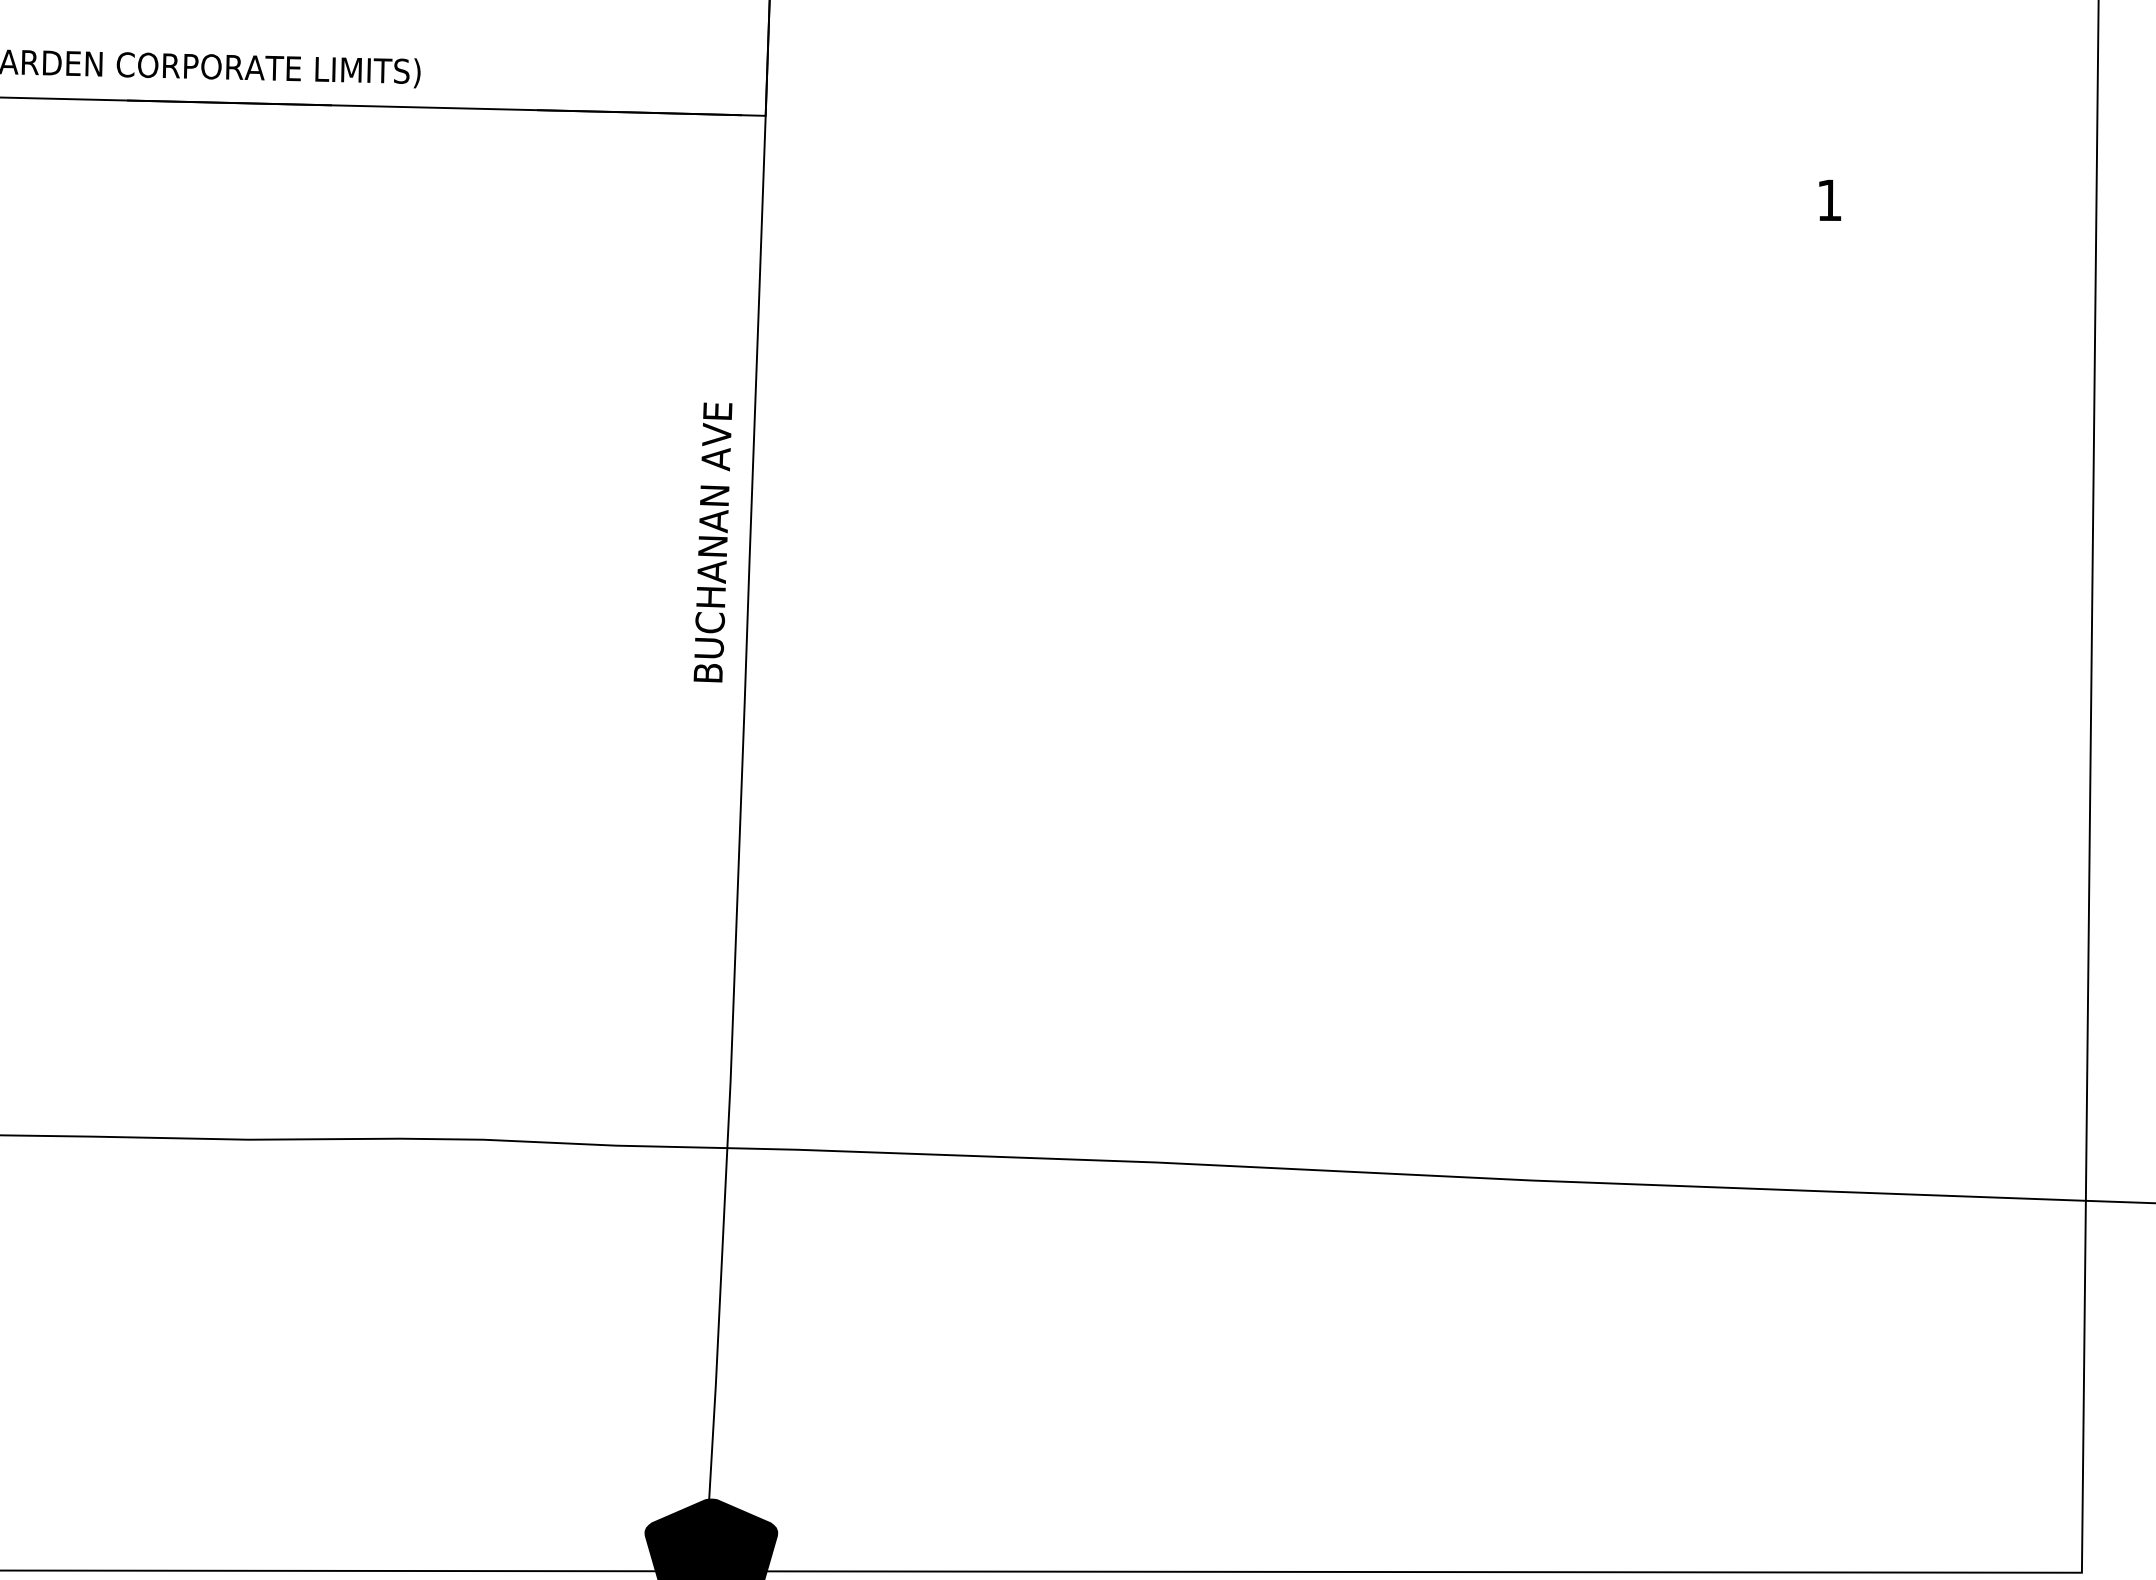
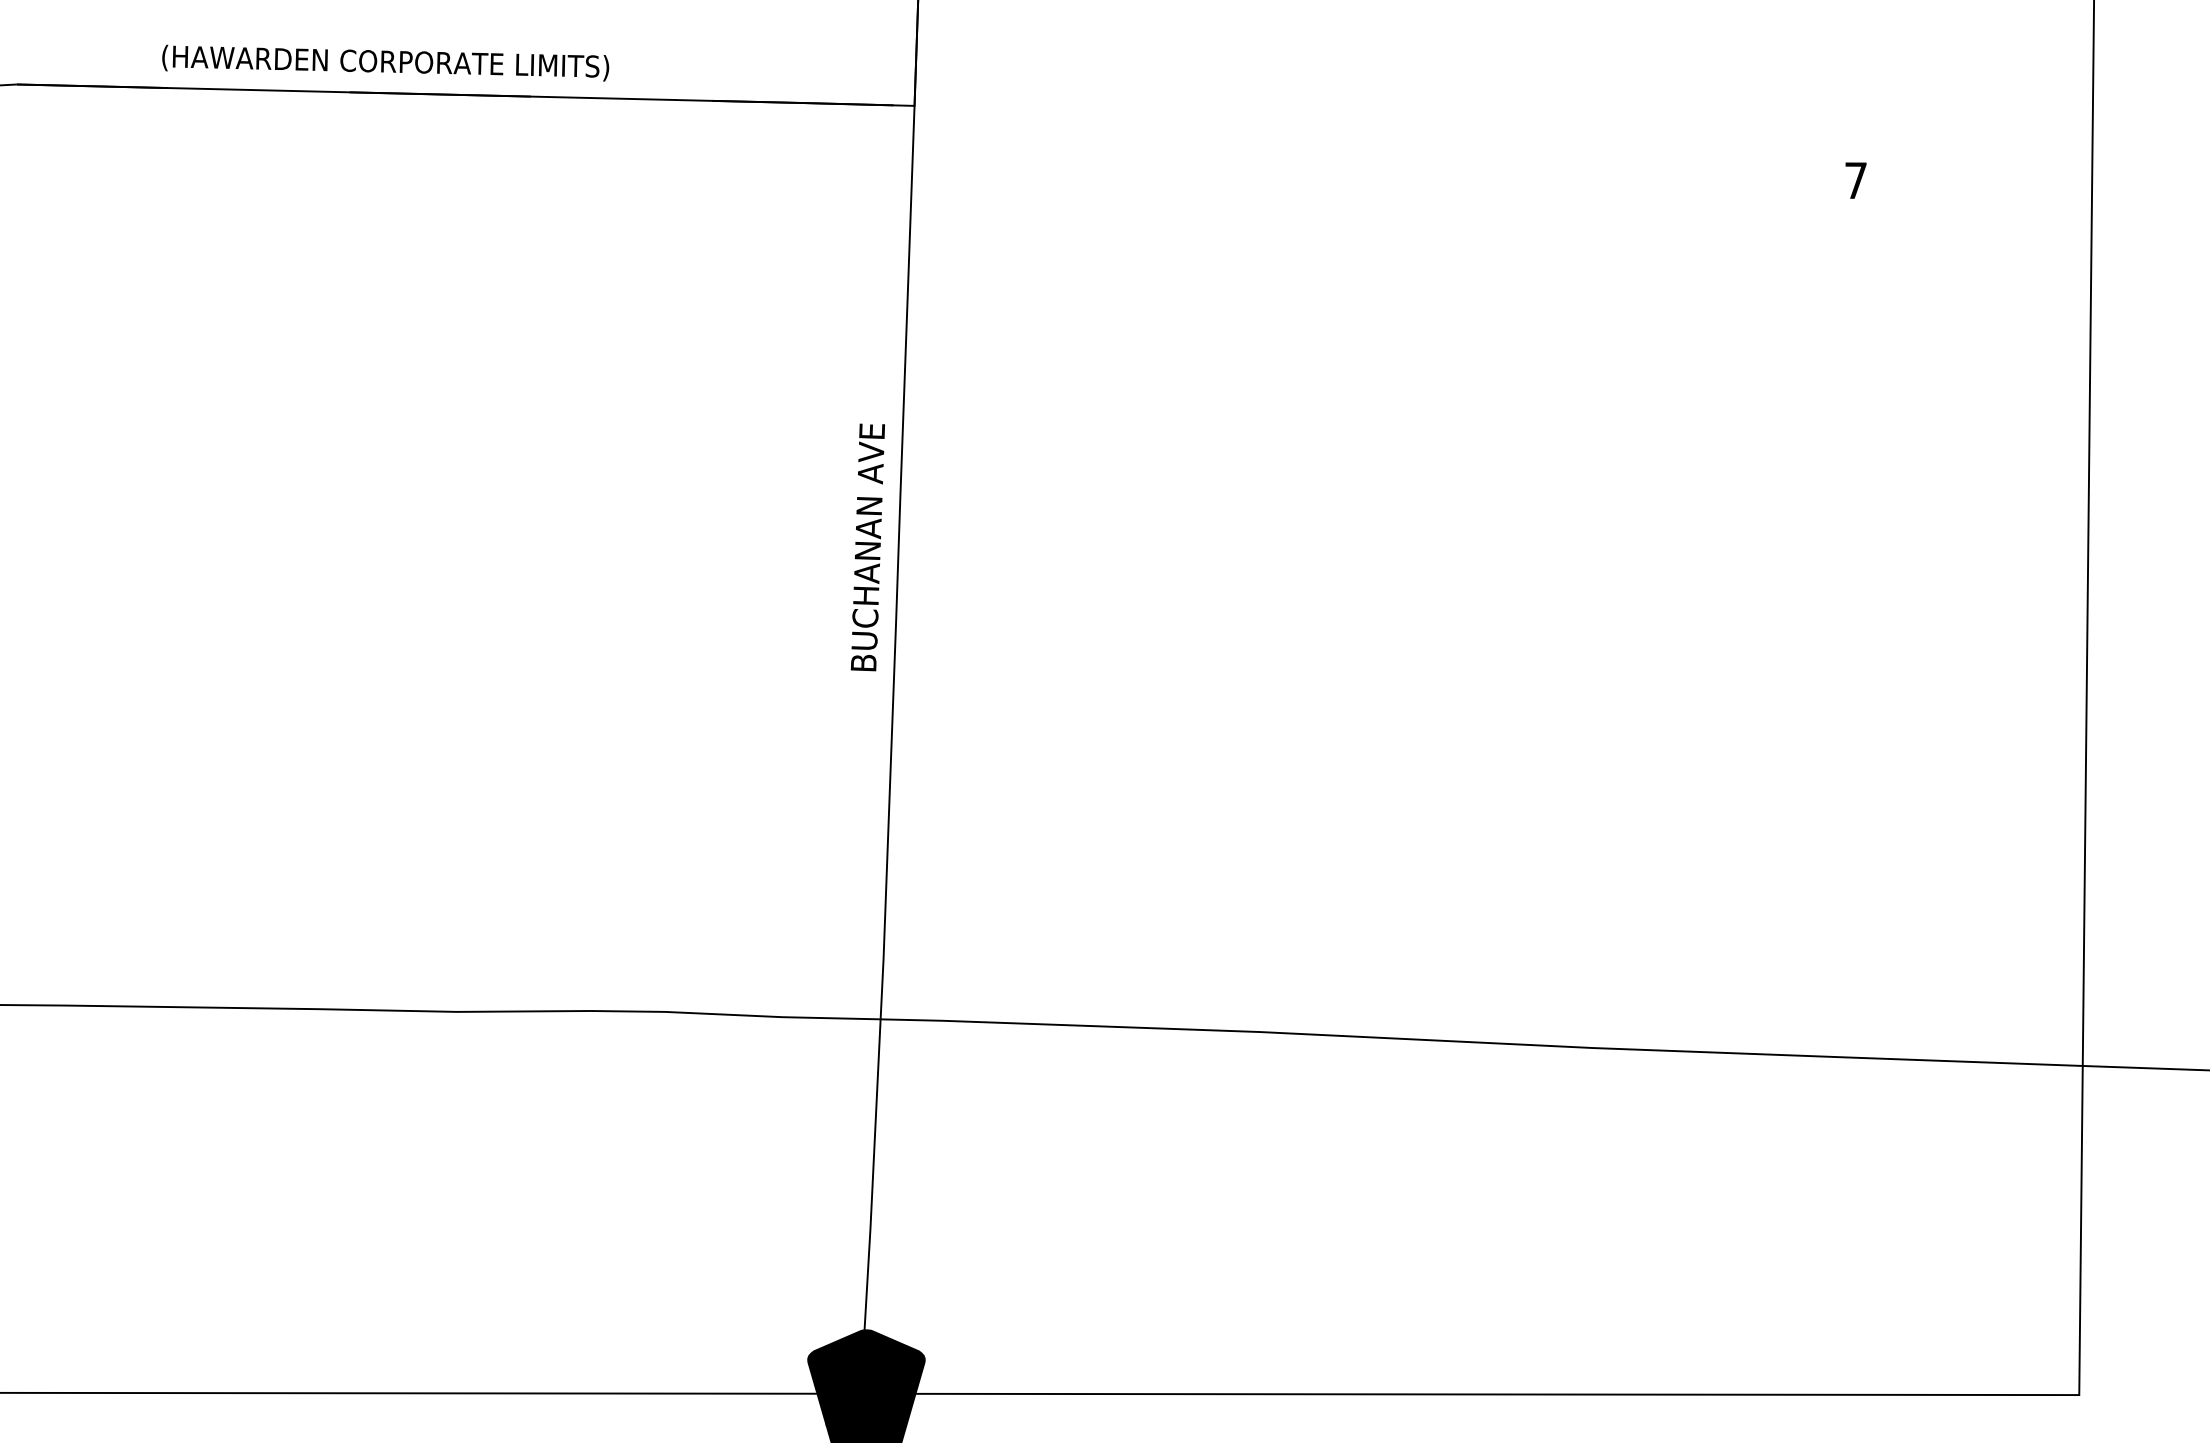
text: (1829, 200) -> (1855, 180), 1 -> 7
text: (712, 542) -> (867, 547), moved

